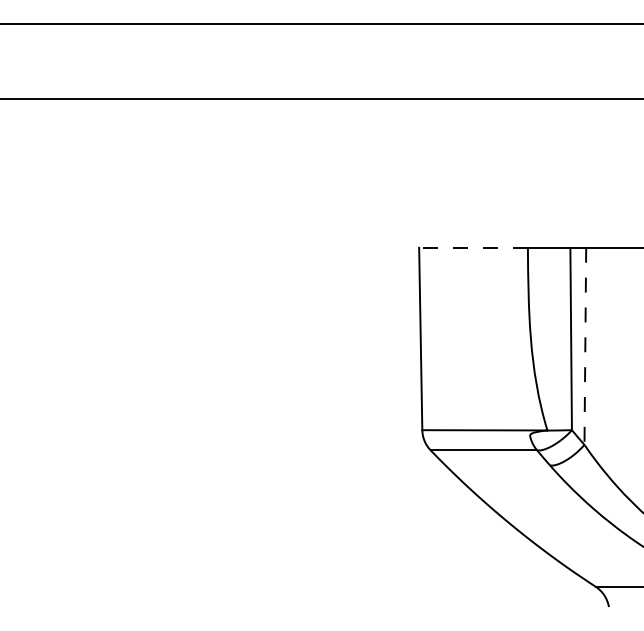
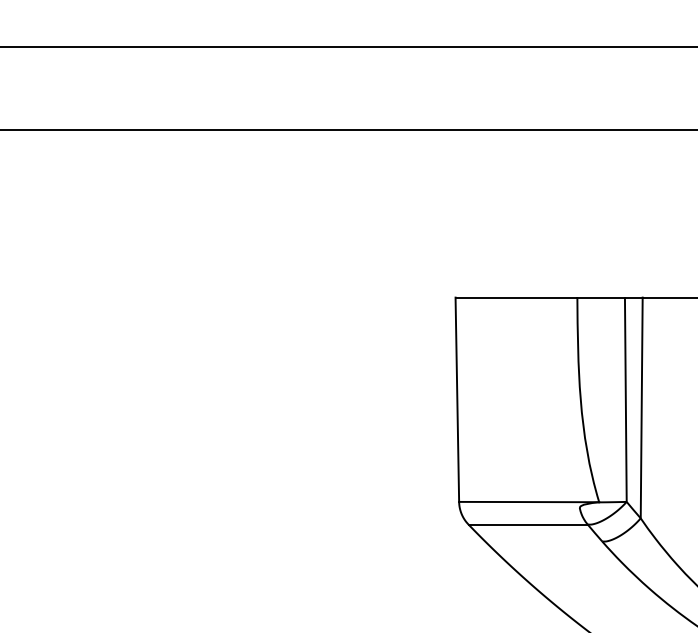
line: (473, 247) -> (516, 297), dashed -> solid
line: (585, 346) -> (641, 408), dashed -> solid

